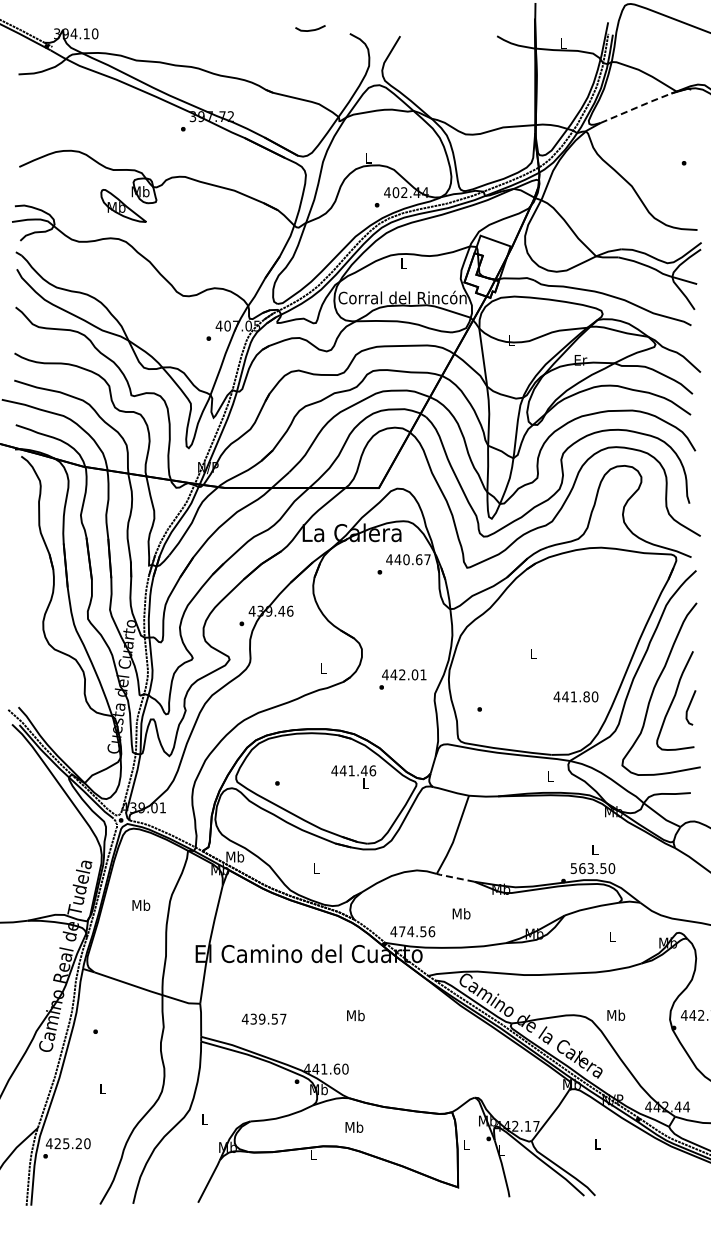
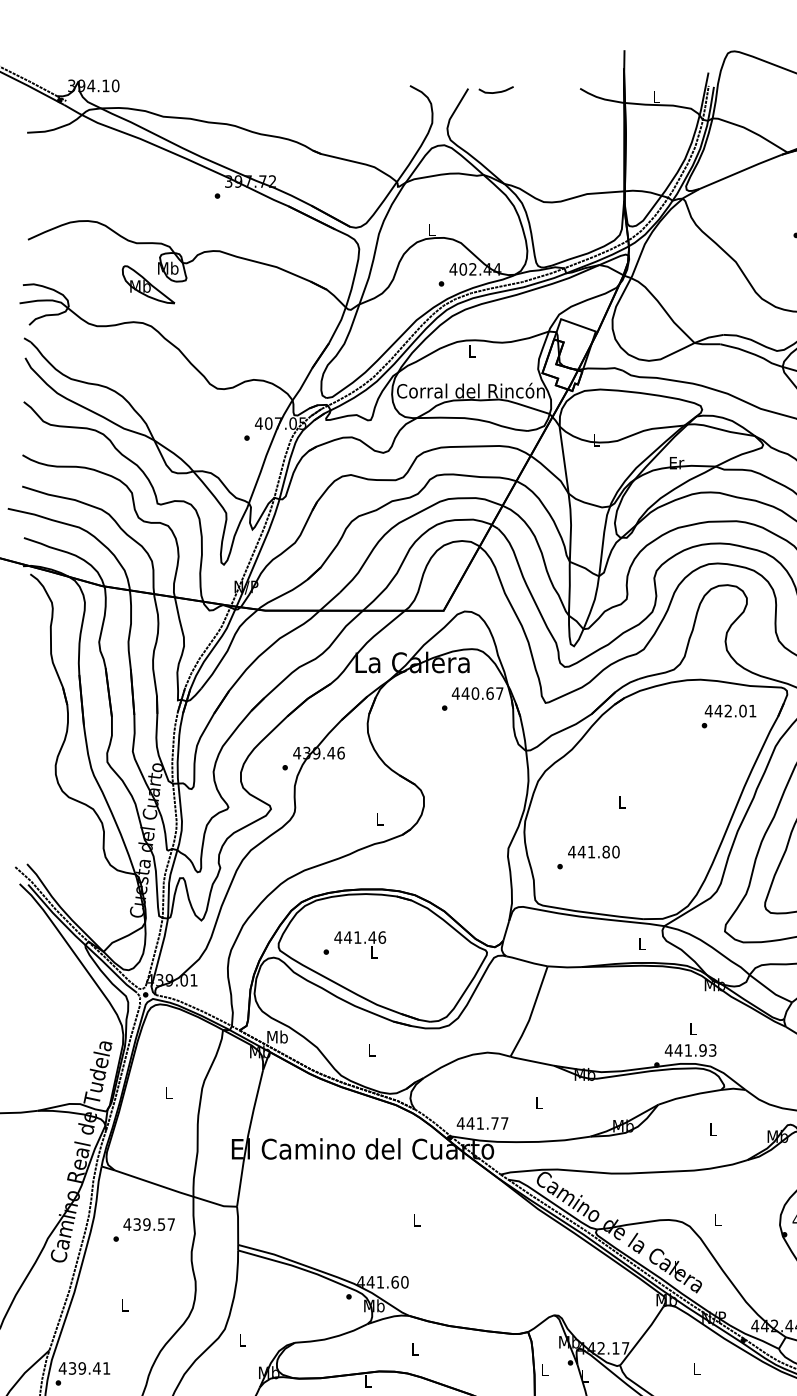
curve: (310, 29) -> (496, 91), moved
line: (637, 107) -> (742, 171), dashed -> solid
text: (402, 679) -> (728, 716), moved
text: (575, 696) -> (593, 851), moved
text: (353, 776) -> (359, 944), moved
text: (592, 868) -> (690, 1050), 563.50 -> 441.93
line: (454, 877) -> (530, 1060), dashed -> solid
text: (141, 904) -> (169, 1092), Mb -> L
text: (461, 913) -> (539, 1102), Mb -> L
text: (416, 931) -> (487, 1123), 474.56 -> 441.77
text: (616, 1014) -> (718, 1219), Mb -> L
text: (355, 1015) -> (416, 1220), Mb -> L
text: (263, 1018) -> (148, 1223), moved
text: (354, 1126) -> (415, 1348), Mb -> L
text: (72, 1143) -> (89, 1368), 425.20 -> 439.41

